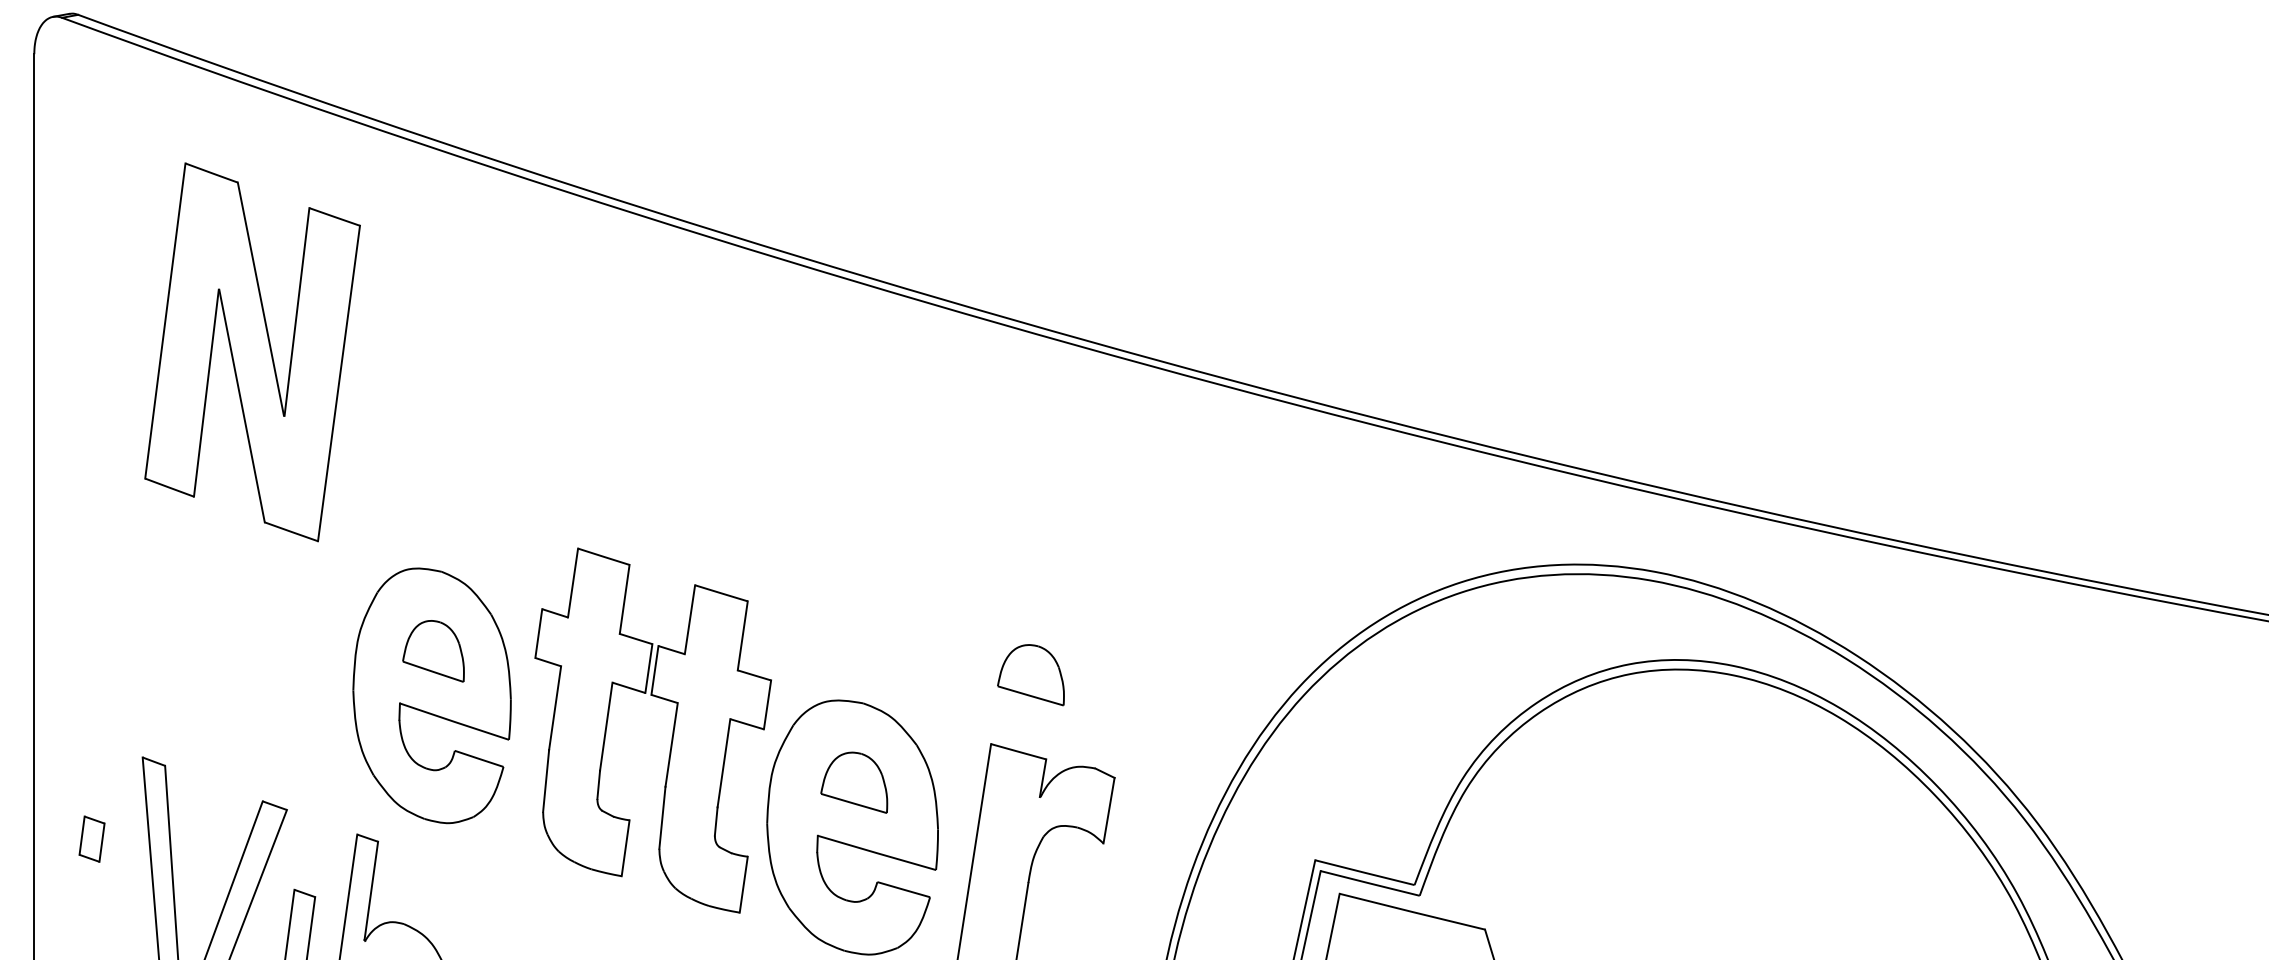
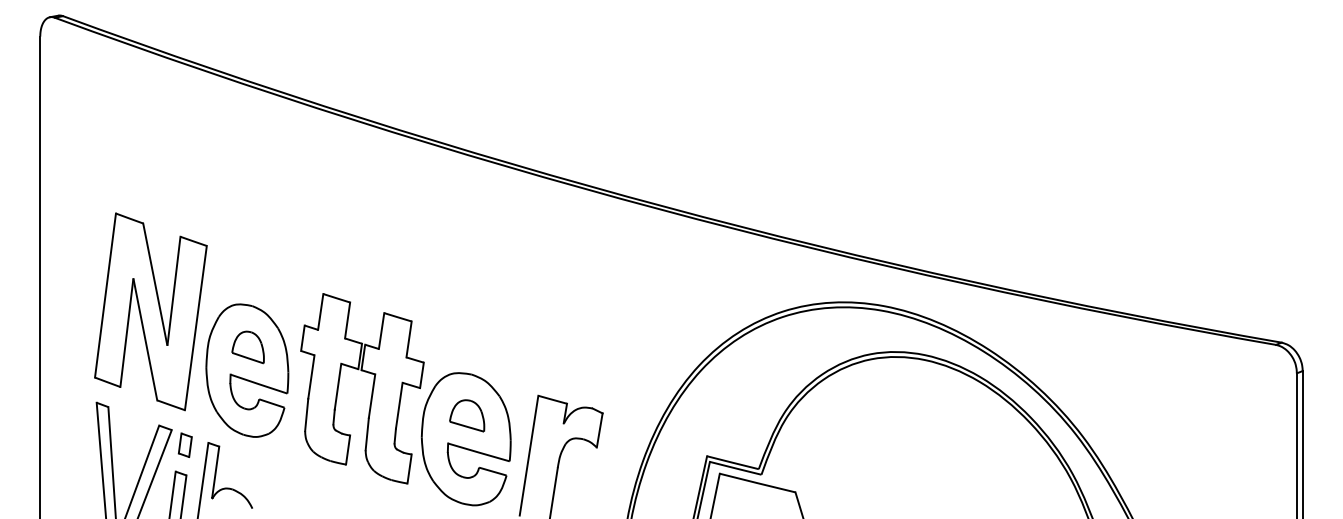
part: (251, 351) -> (150, 311), moved
part: (1031, 674) -> (559, 359), removed
part: (90, 837) -> (184, 444), moved

